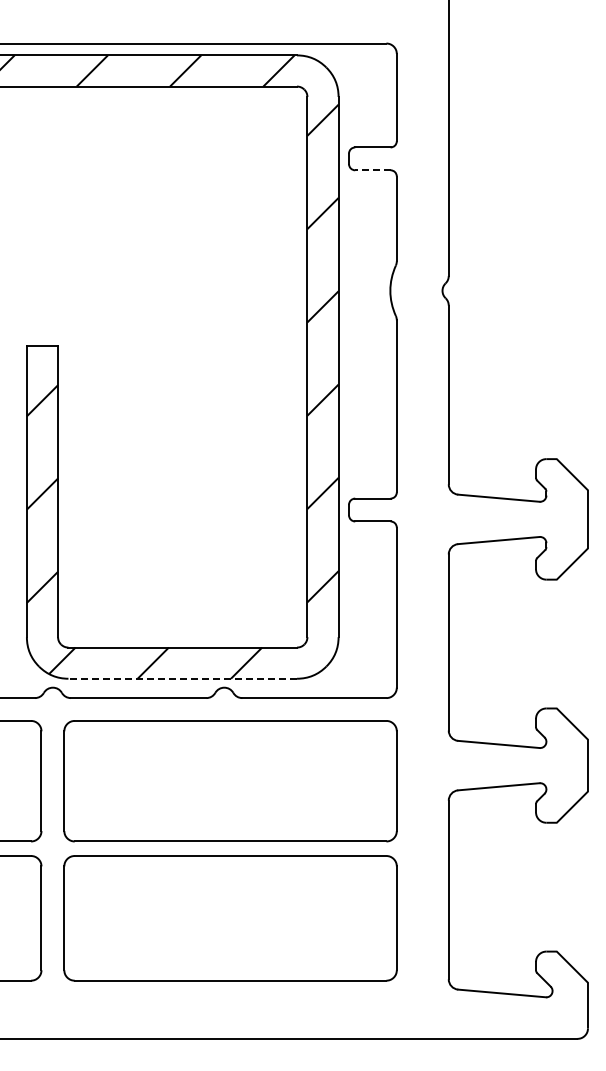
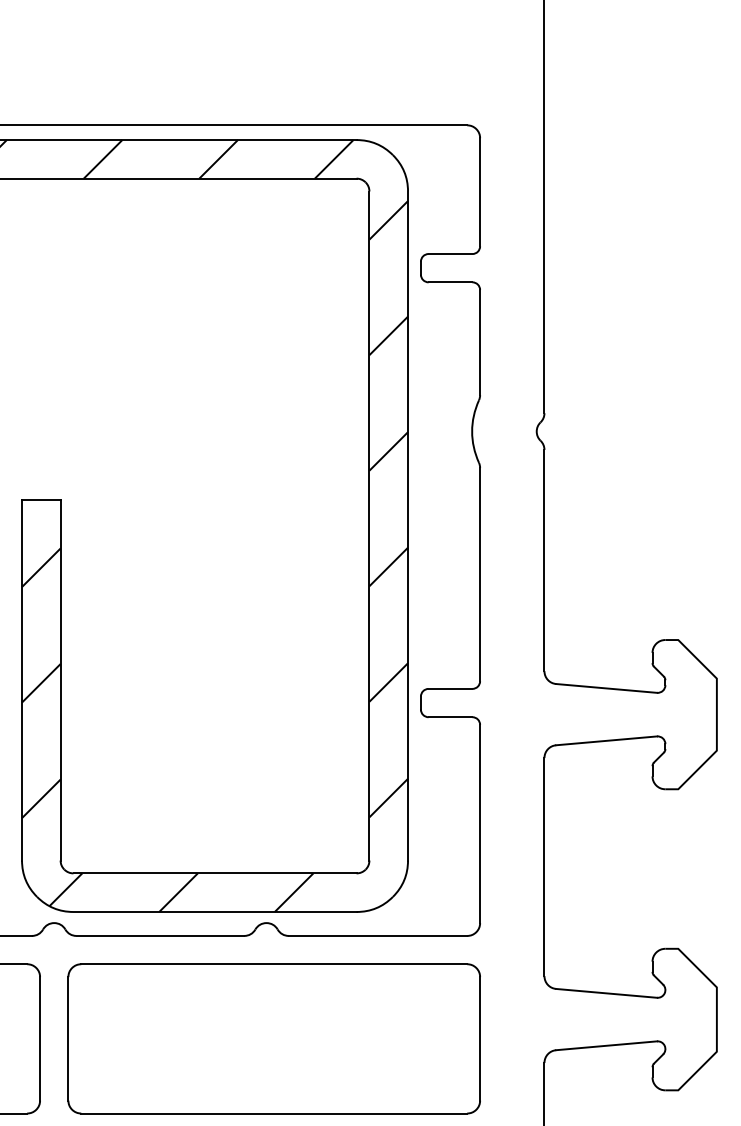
line: (372, 170) -> (450, 282), dashed -> solid
line: (182, 678) -> (214, 911), dashed -> solid

